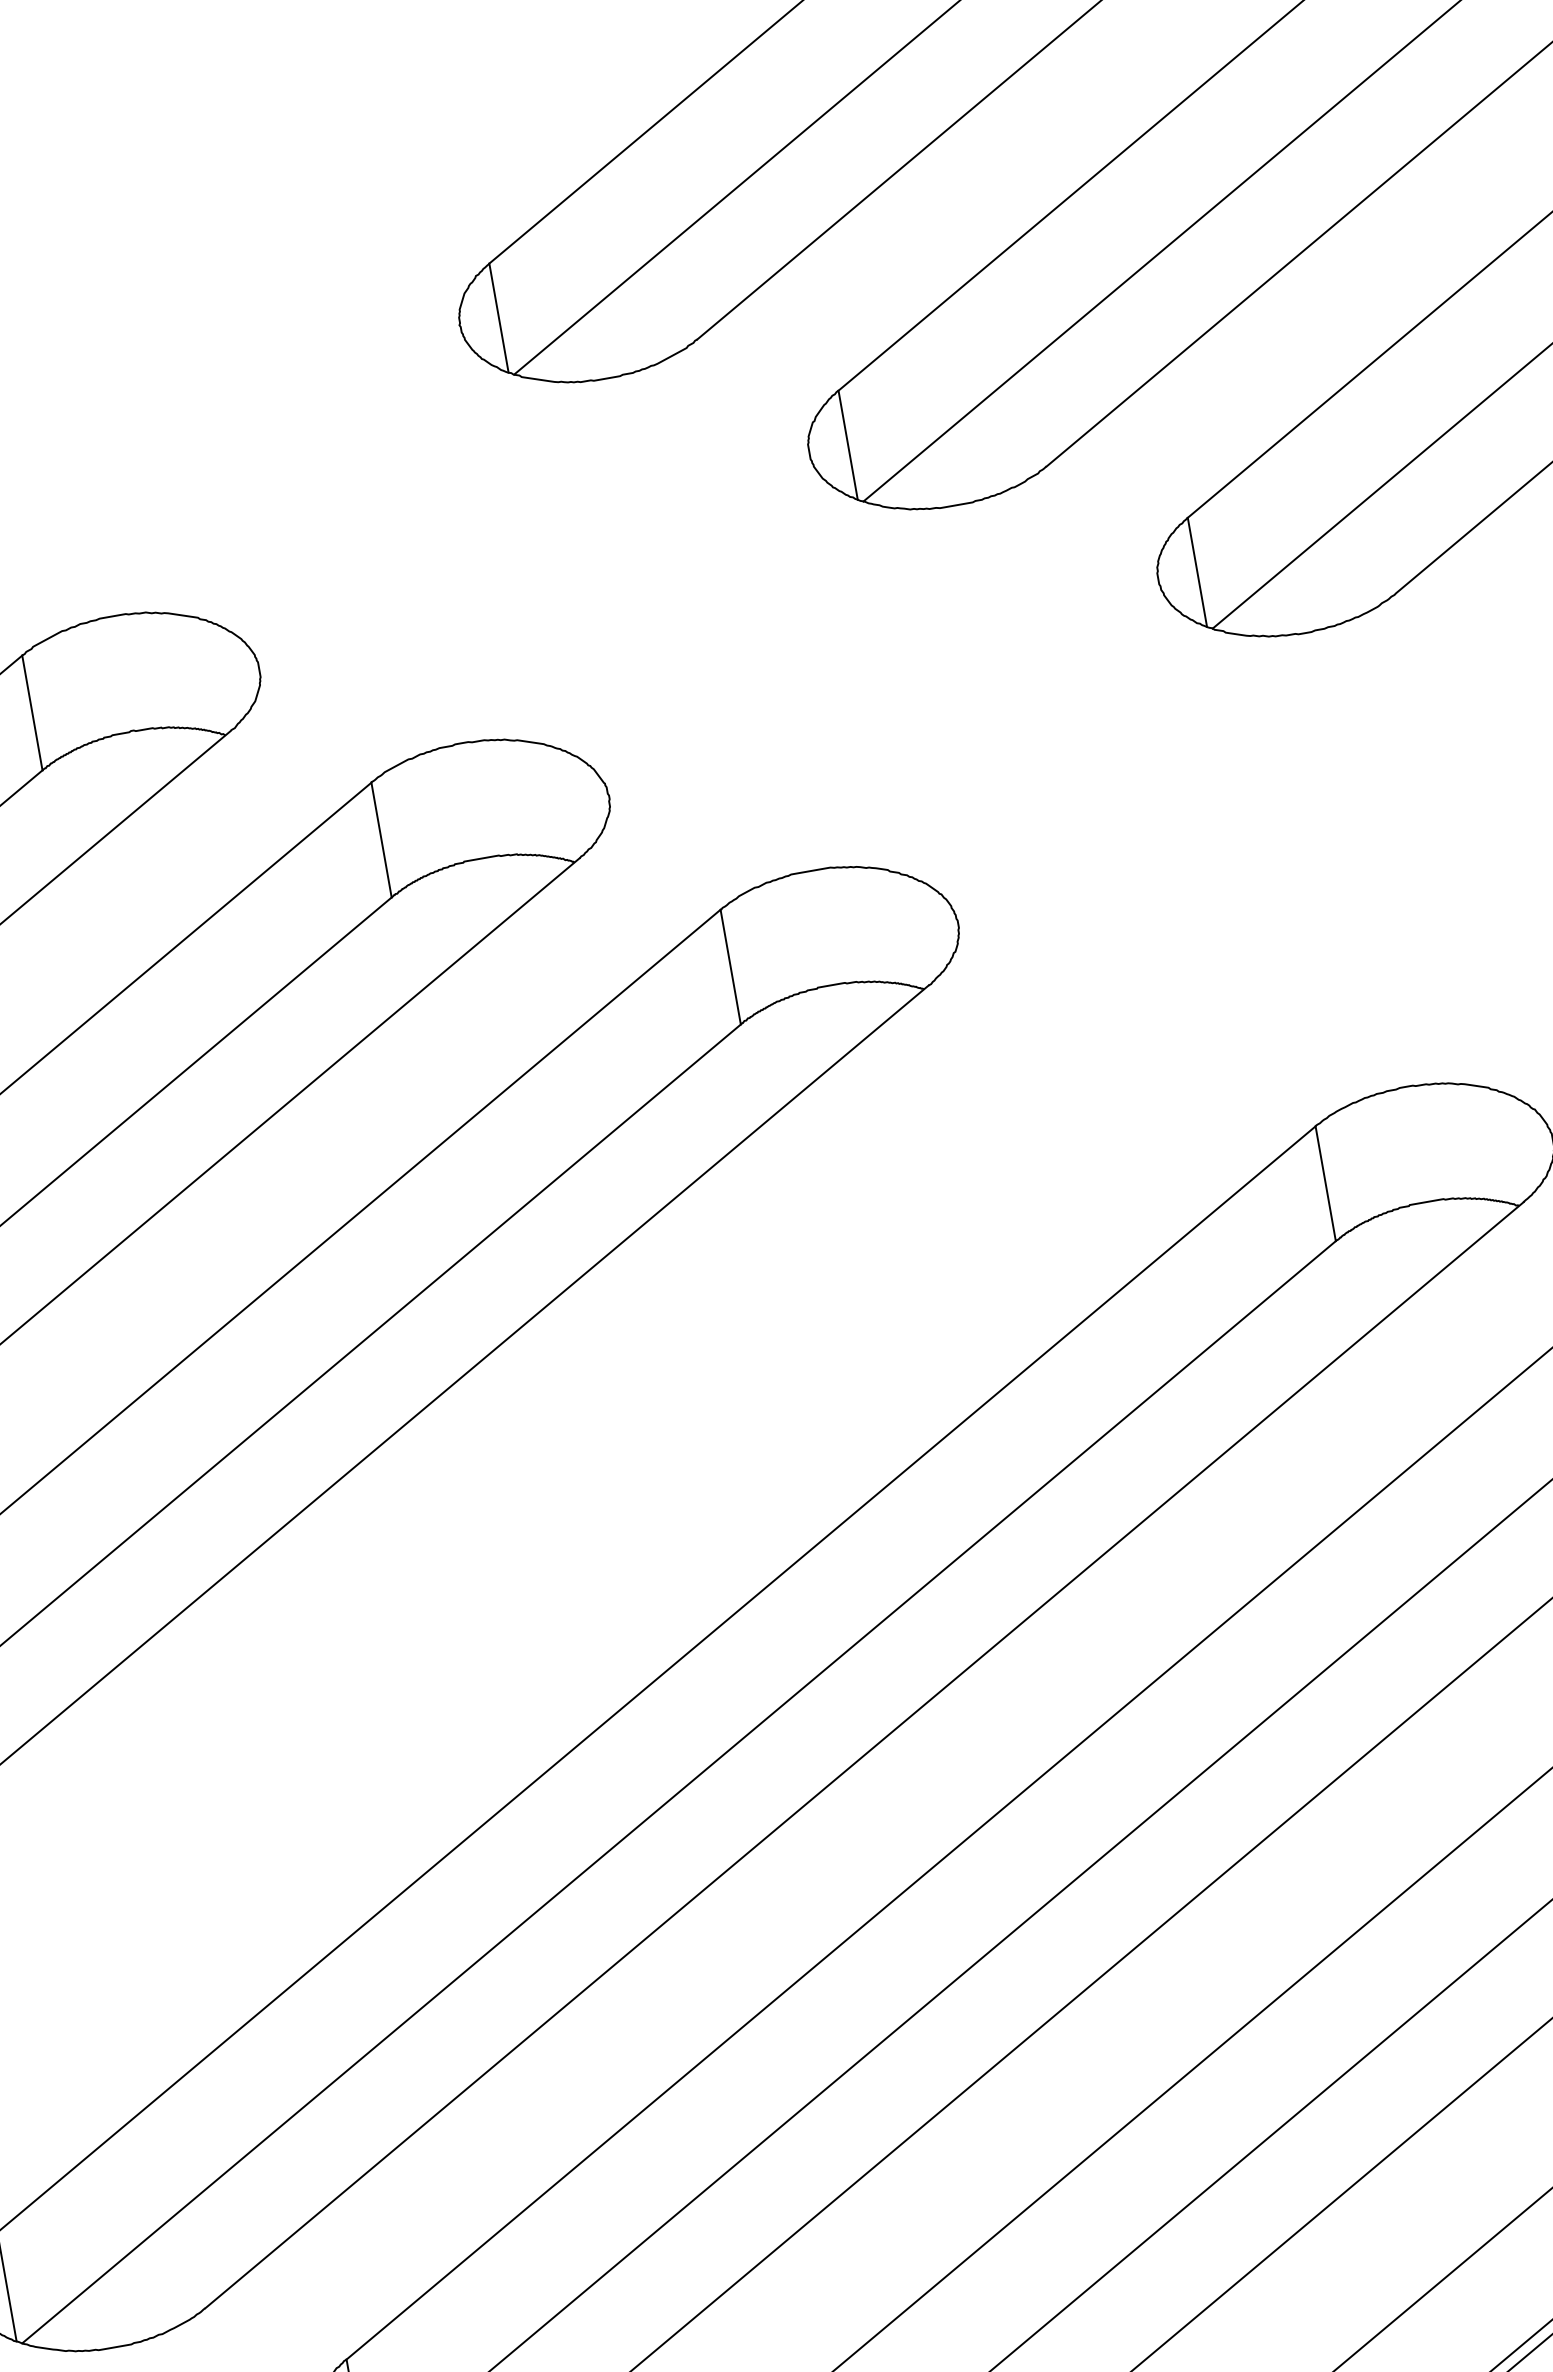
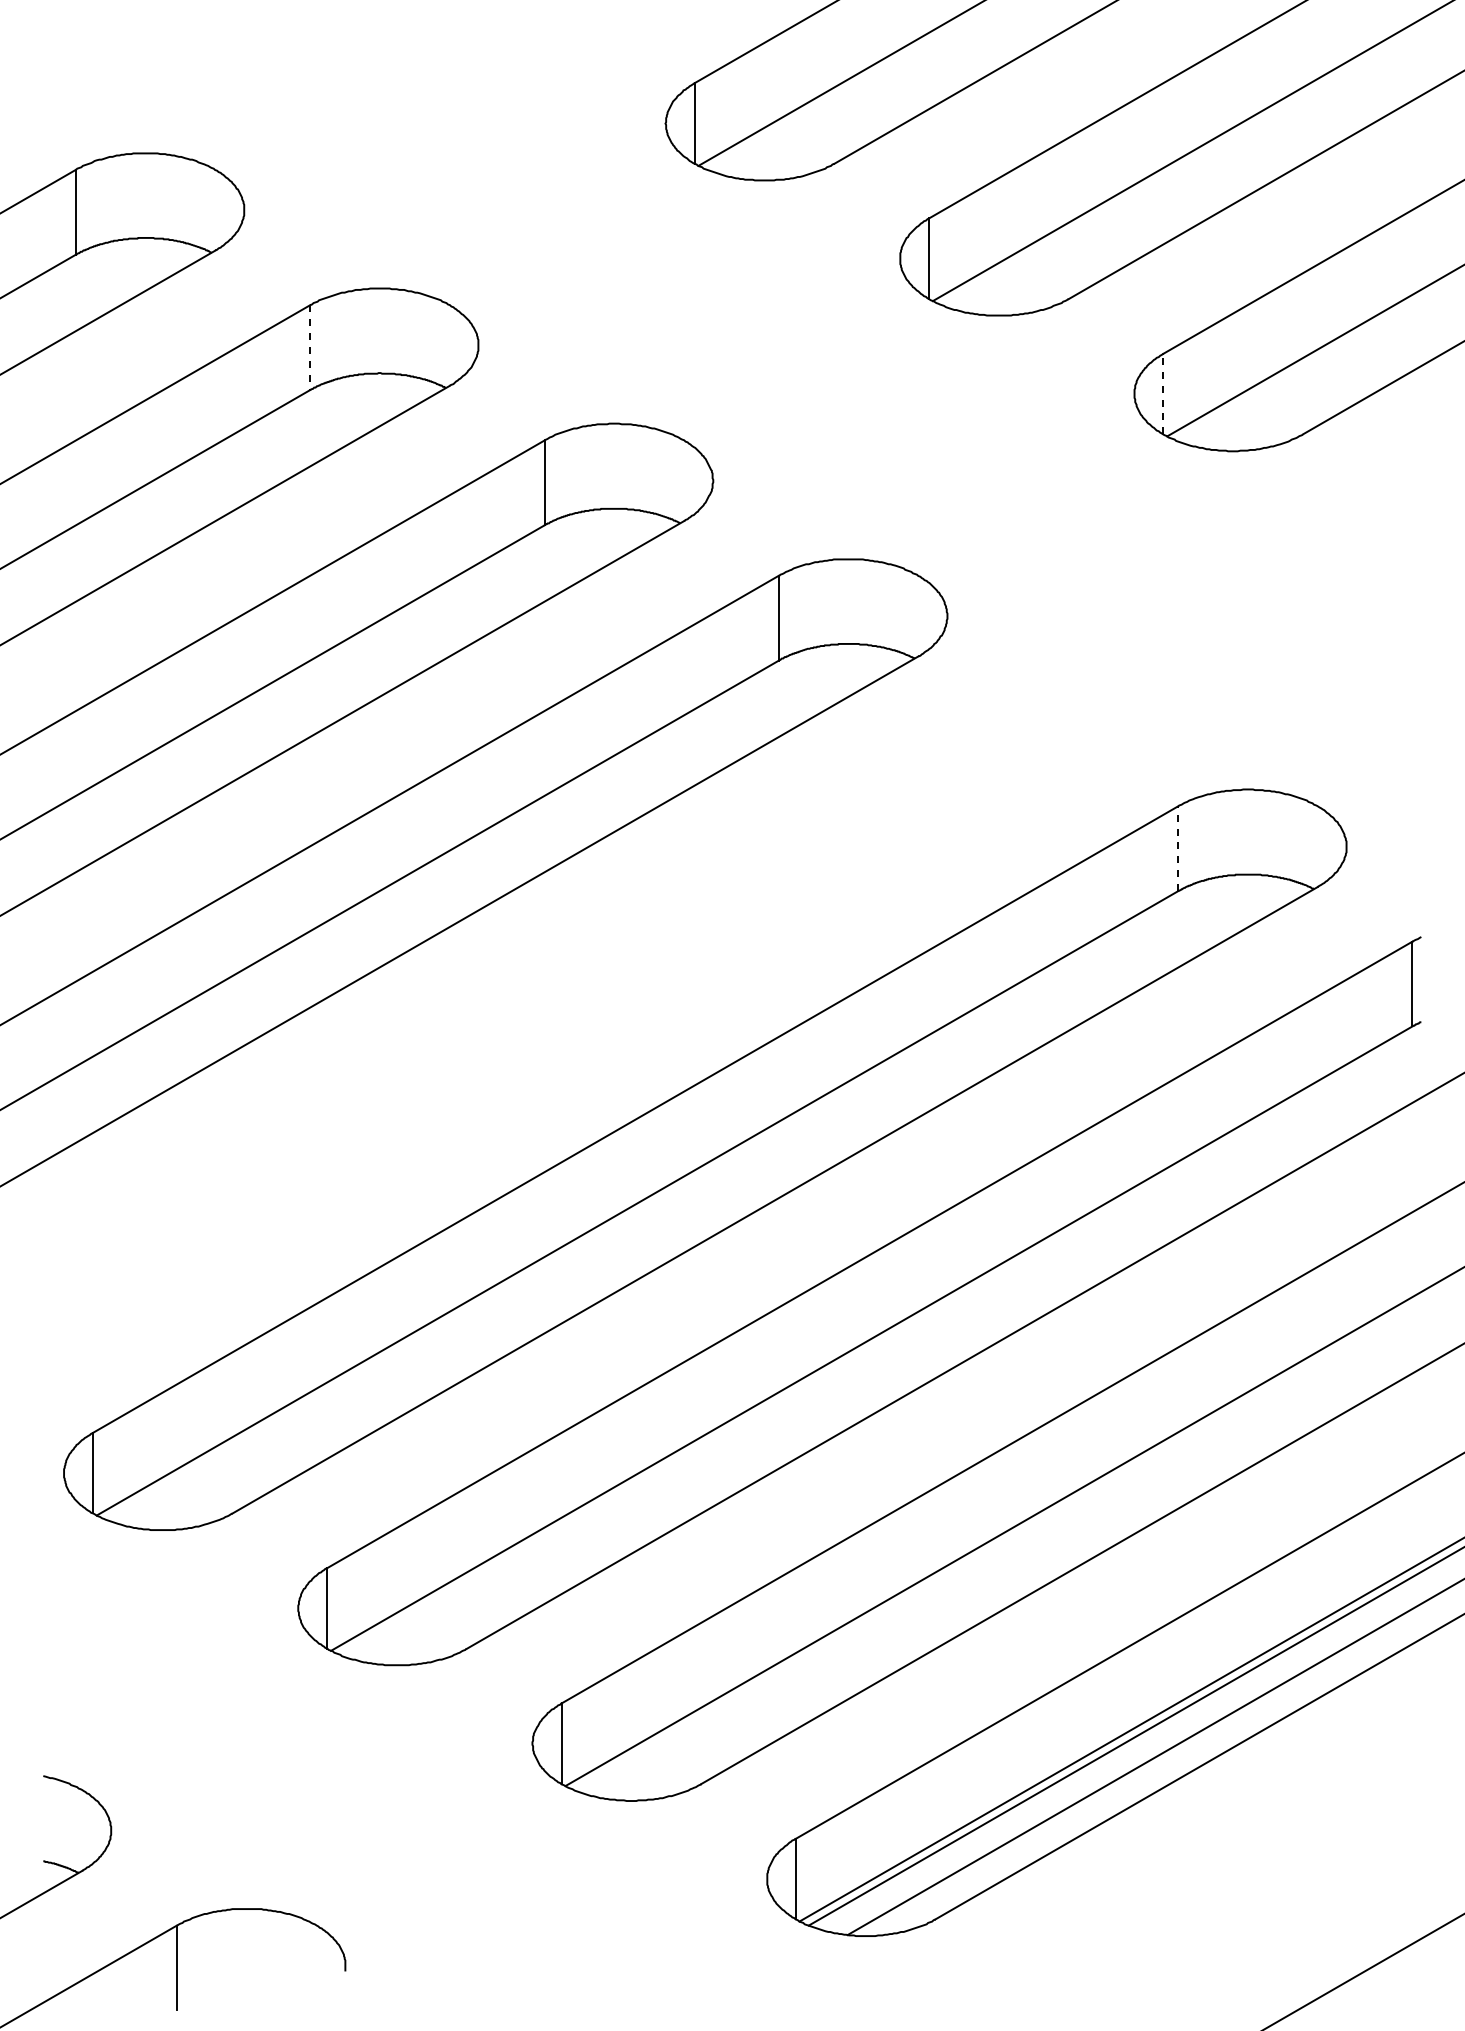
line: (1197, 571) -> (1163, 393), solid -> dashed
line: (33, 714) -> (310, 348), solid -> dashed
line: (1326, 1183) -> (1178, 848), solid -> dashed

